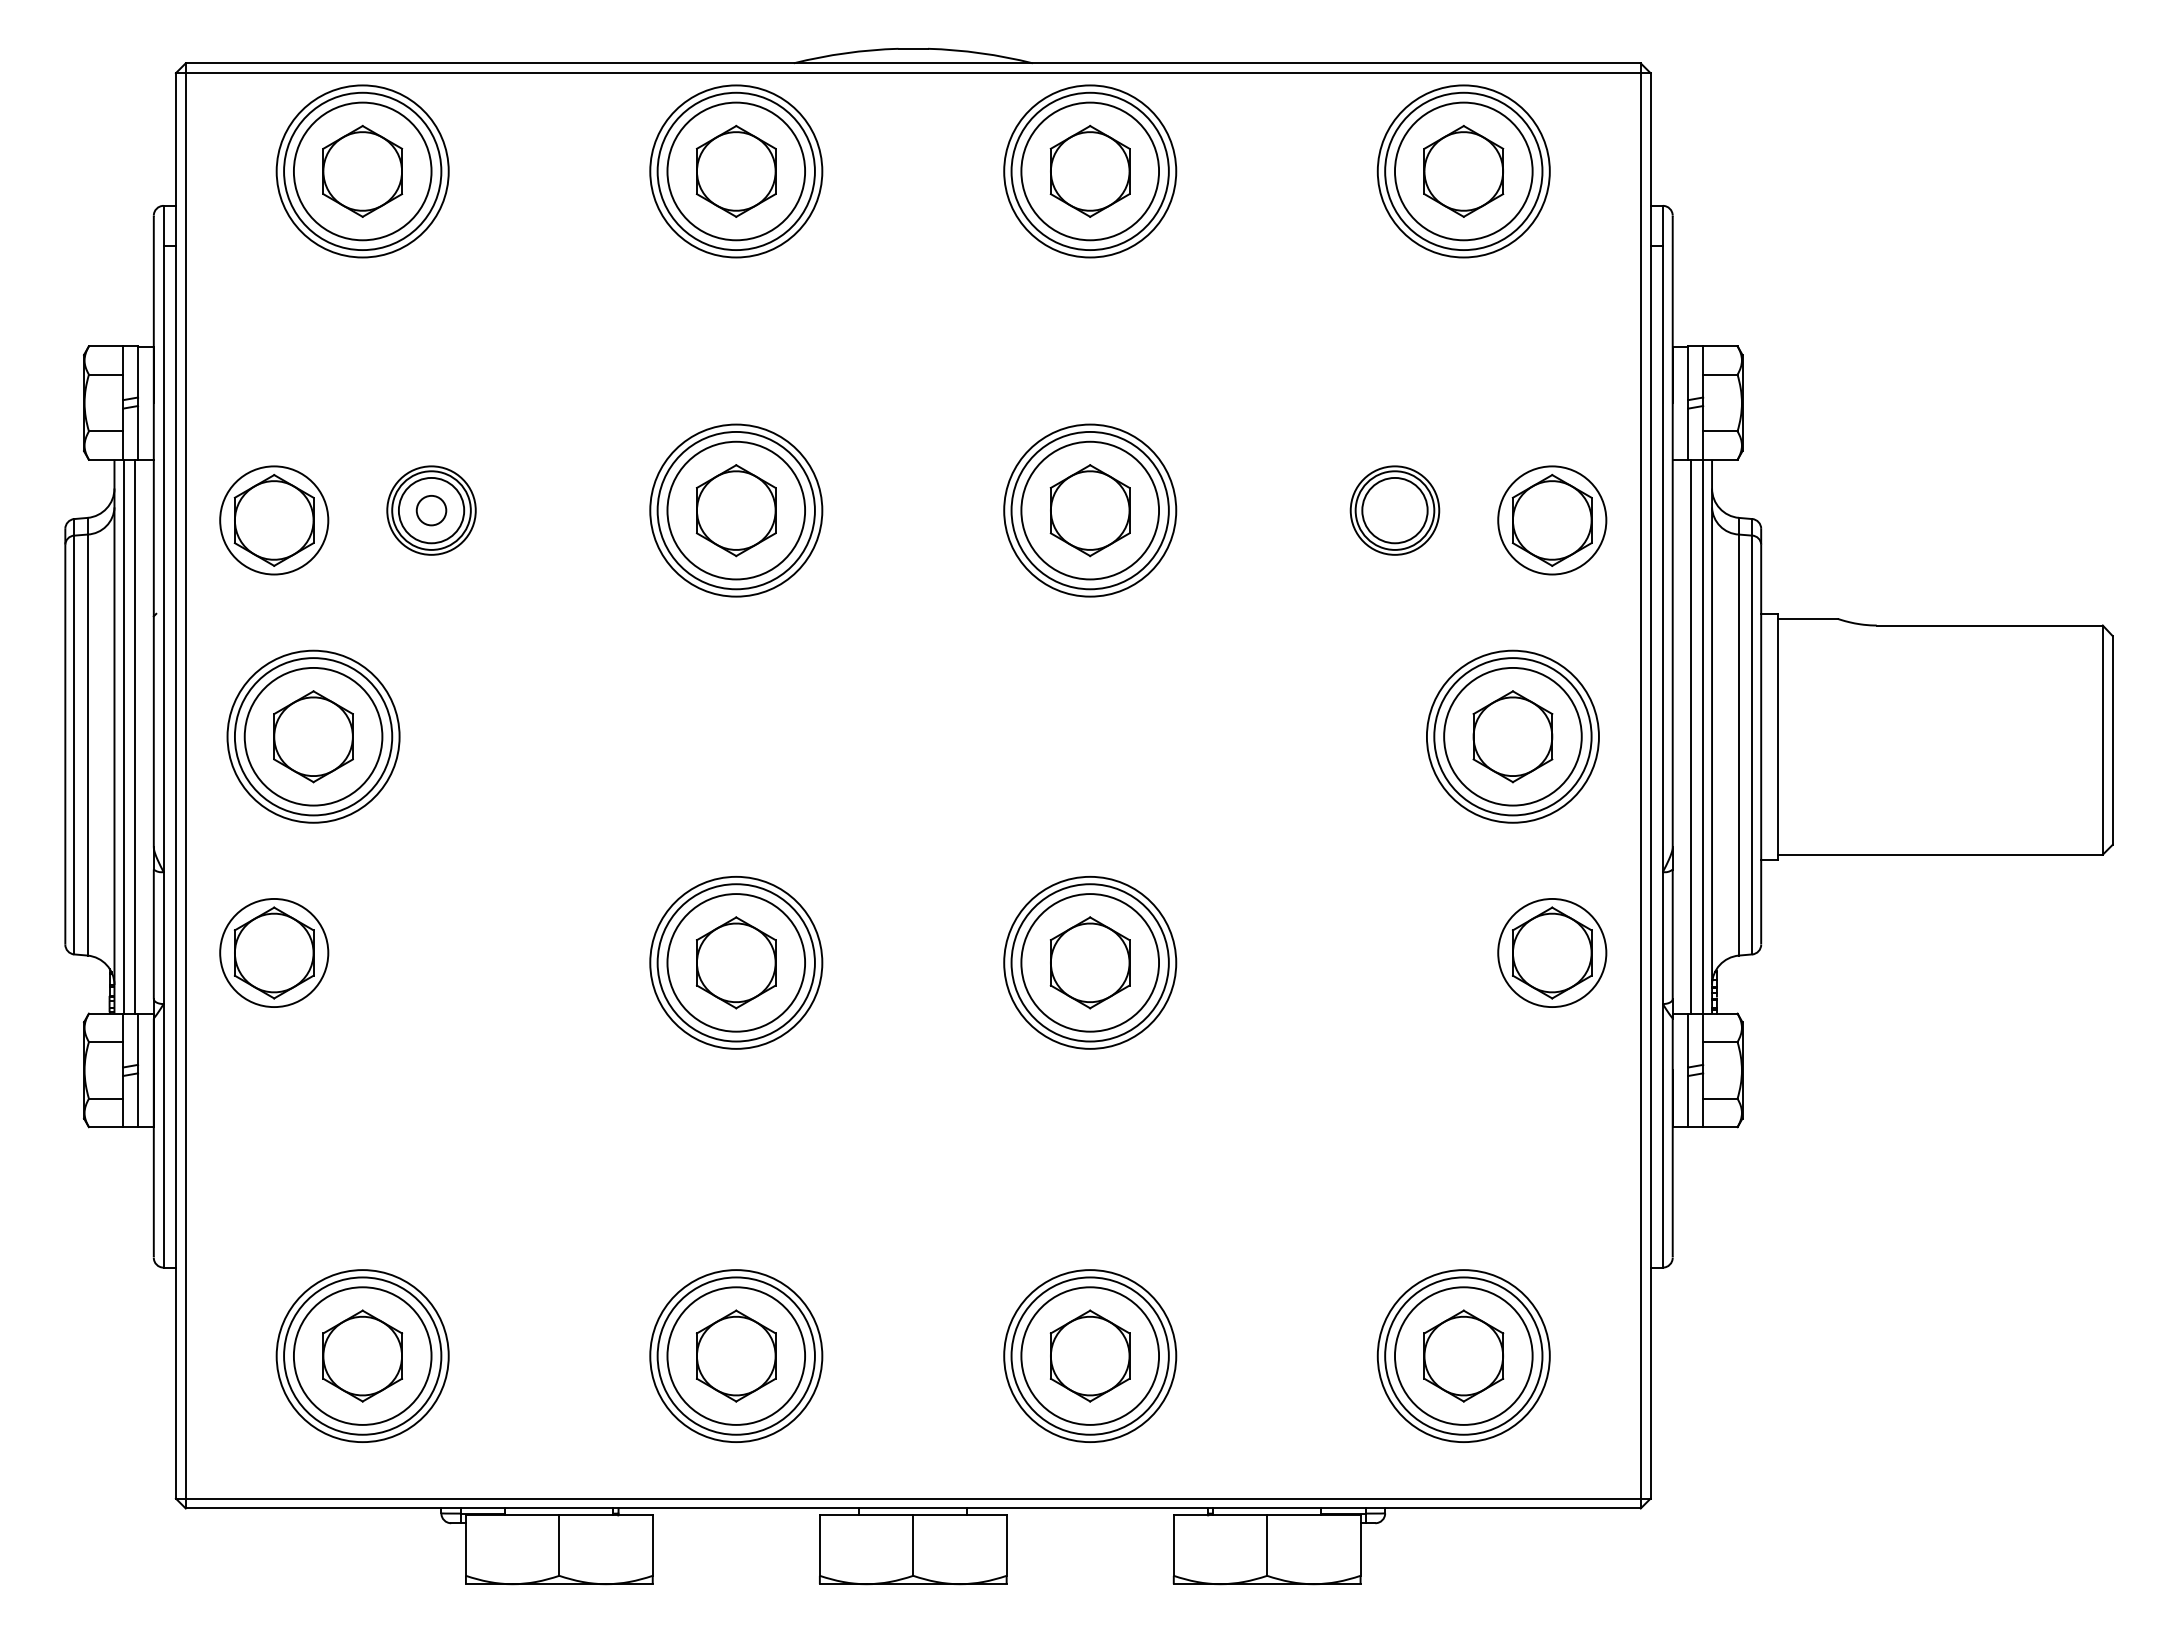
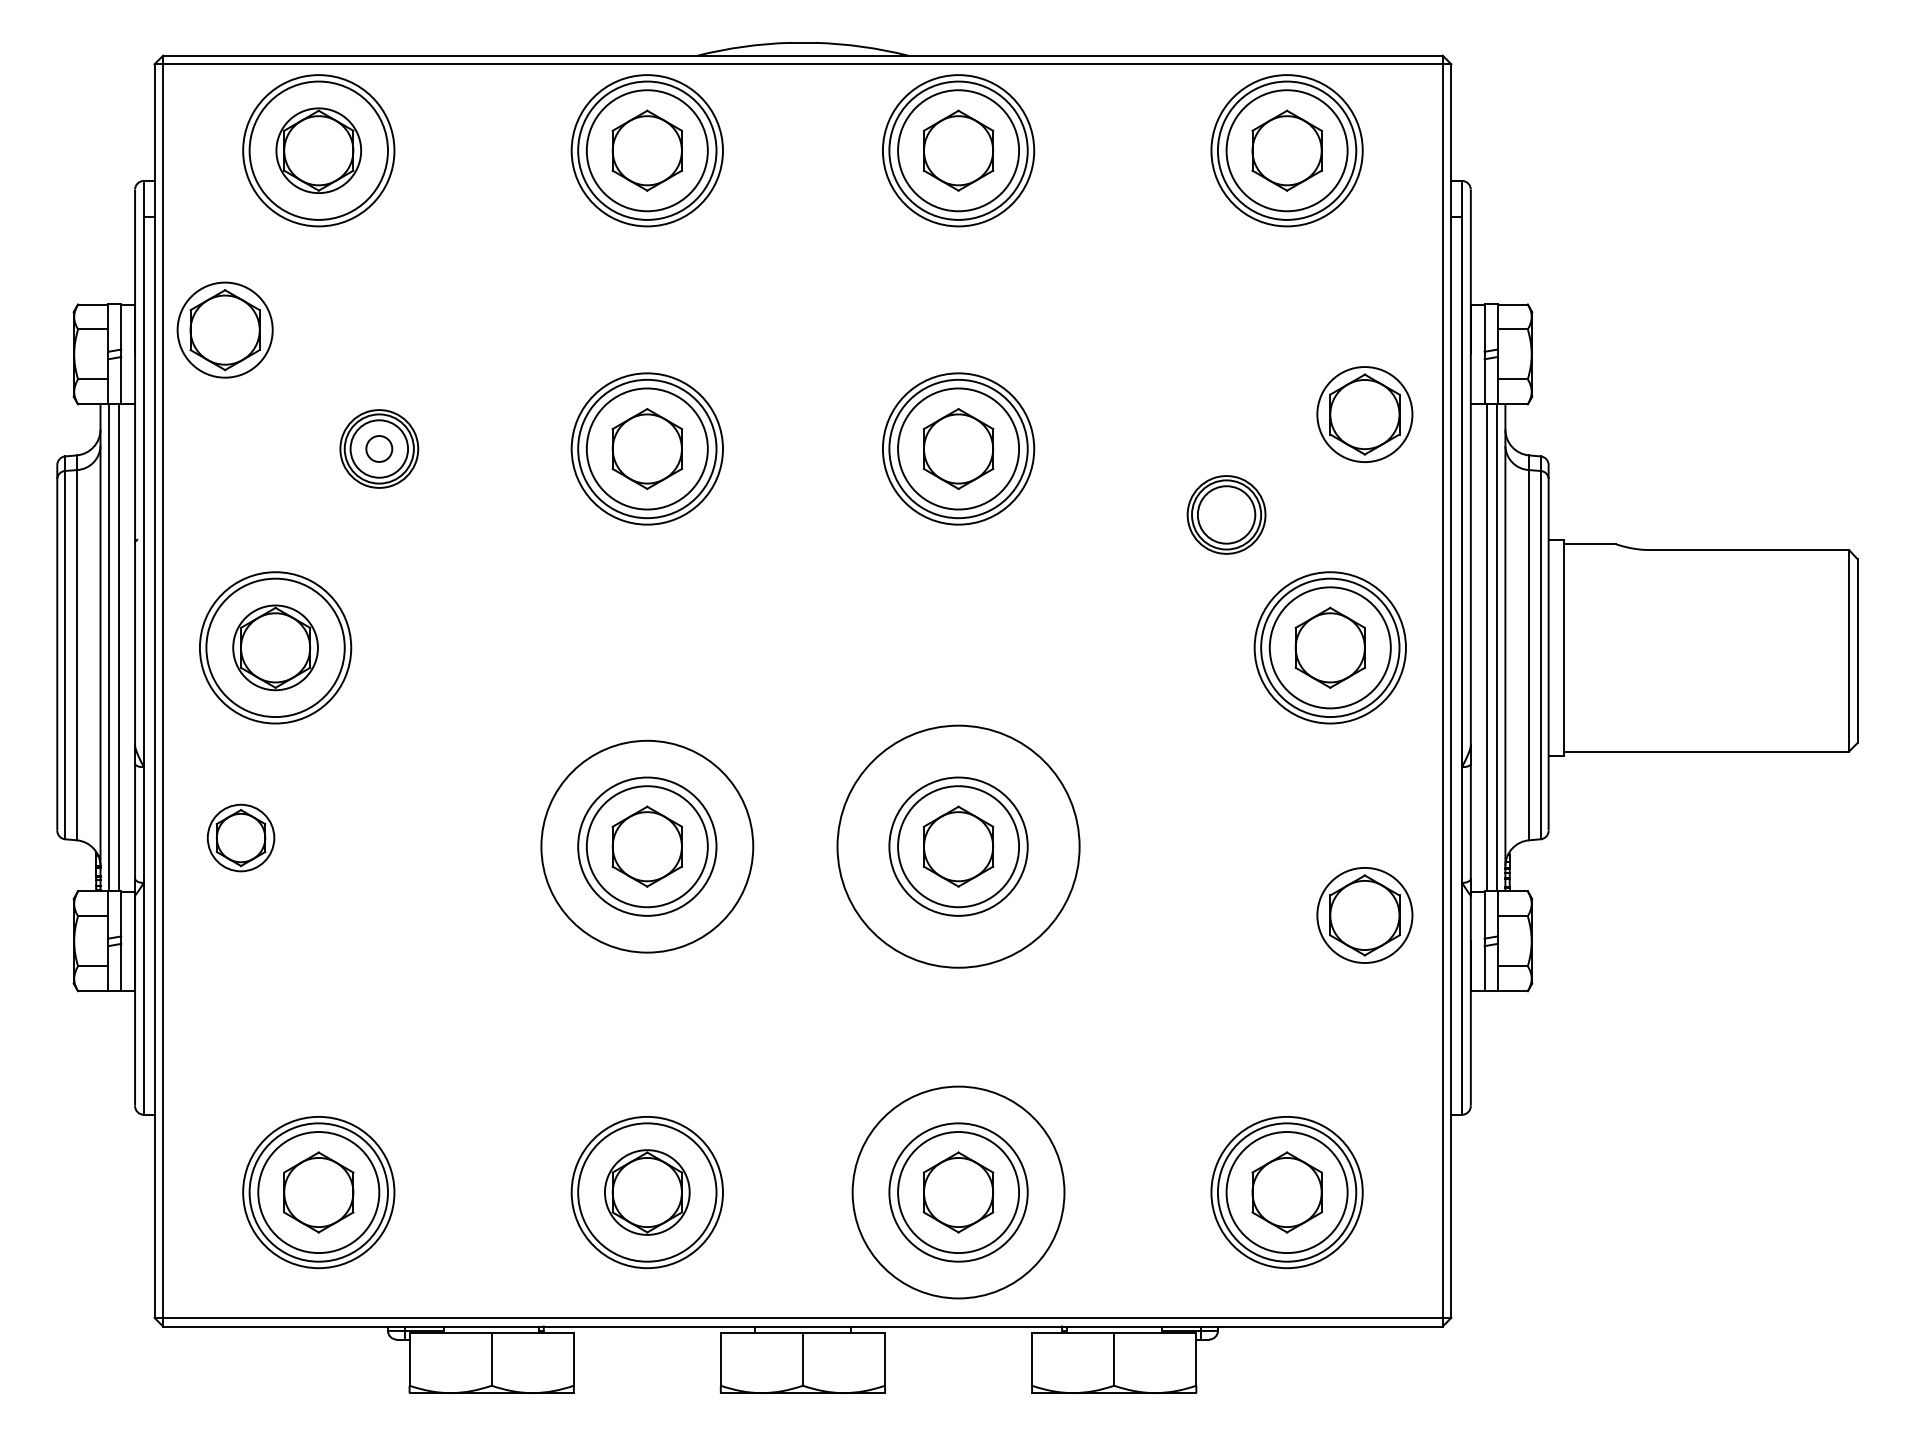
circle: (362, 171) -> (318, 150), size x0.7
part: (1394, 510) -> (1226, 514), moved
part: (274, 520) -> (225, 330), moved
part: (1552, 520) -> (1365, 414), moved
circle: (313, 736) -> (275, 647), size x0.7
part: (274, 952) -> (241, 837), size x0.7
part: (1552, 952) -> (1365, 914), moved
circle: (736, 962) -> (647, 846), size x1.4
circle: (1090, 962) -> (958, 846), size x1.6
circle: (736, 1355) -> (647, 1191), size x0.7
circle: (1090, 1356) -> (958, 1192), size x1.4

